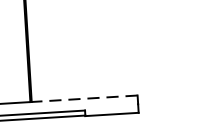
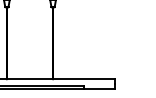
line: (85, 98) -> (84, 79), dashed -> solid

